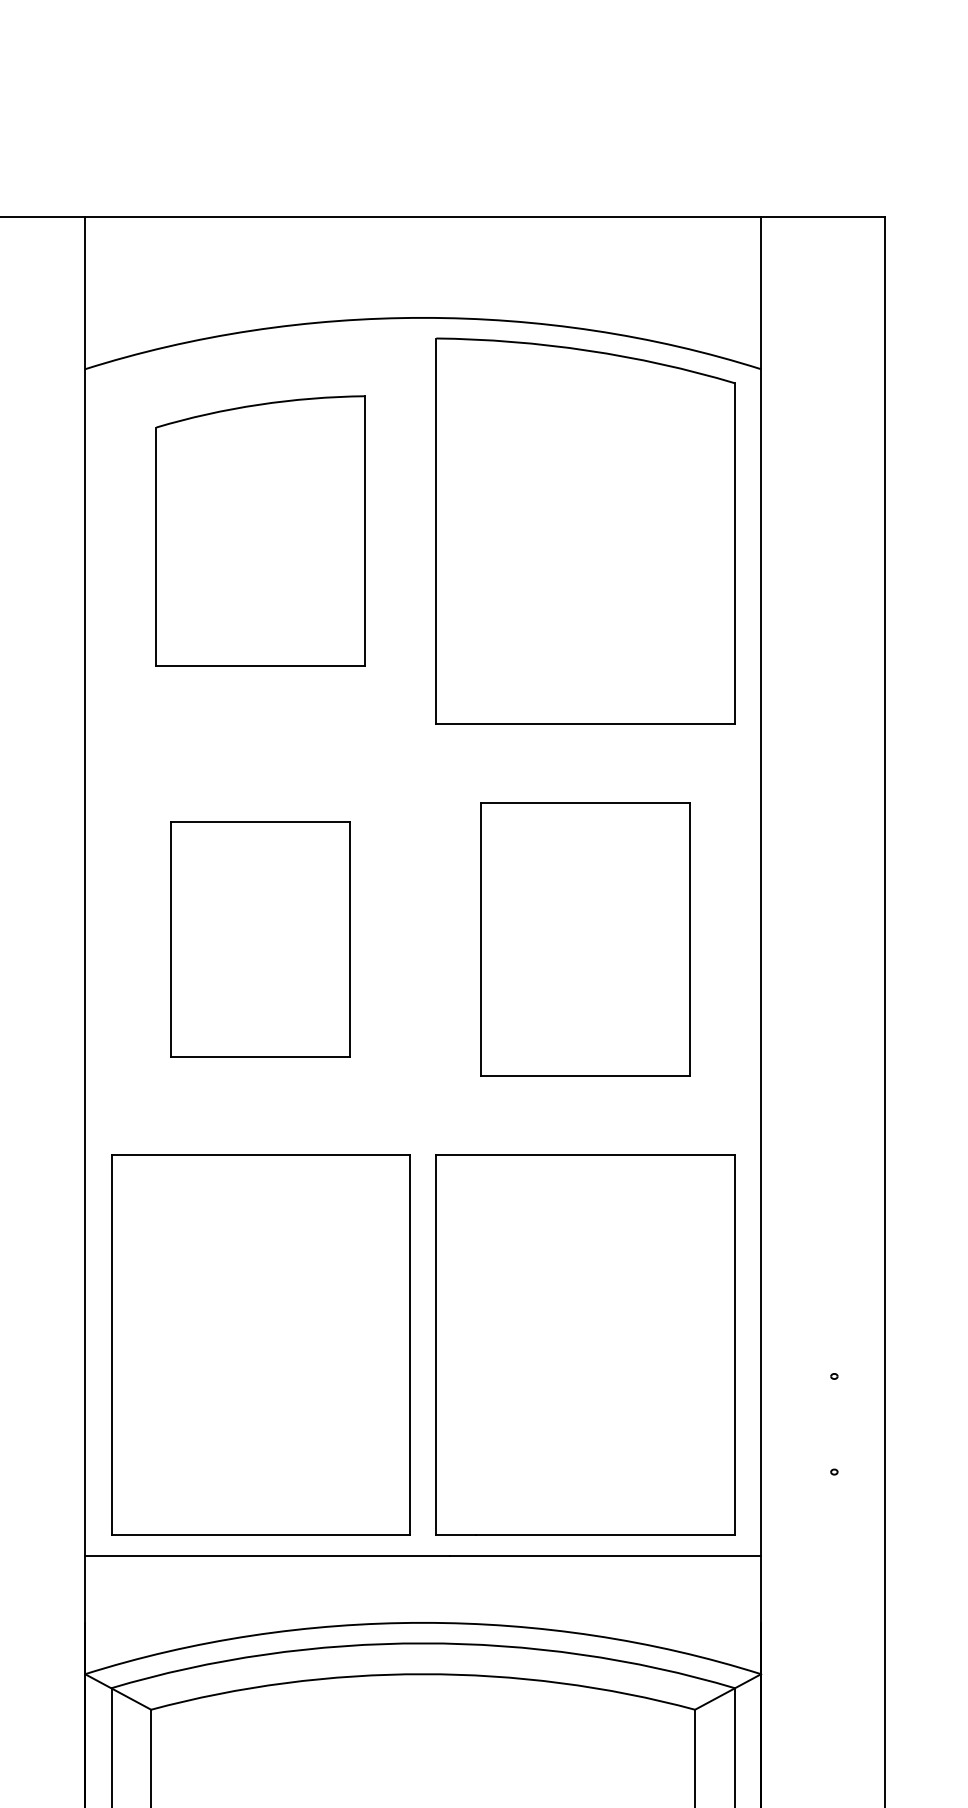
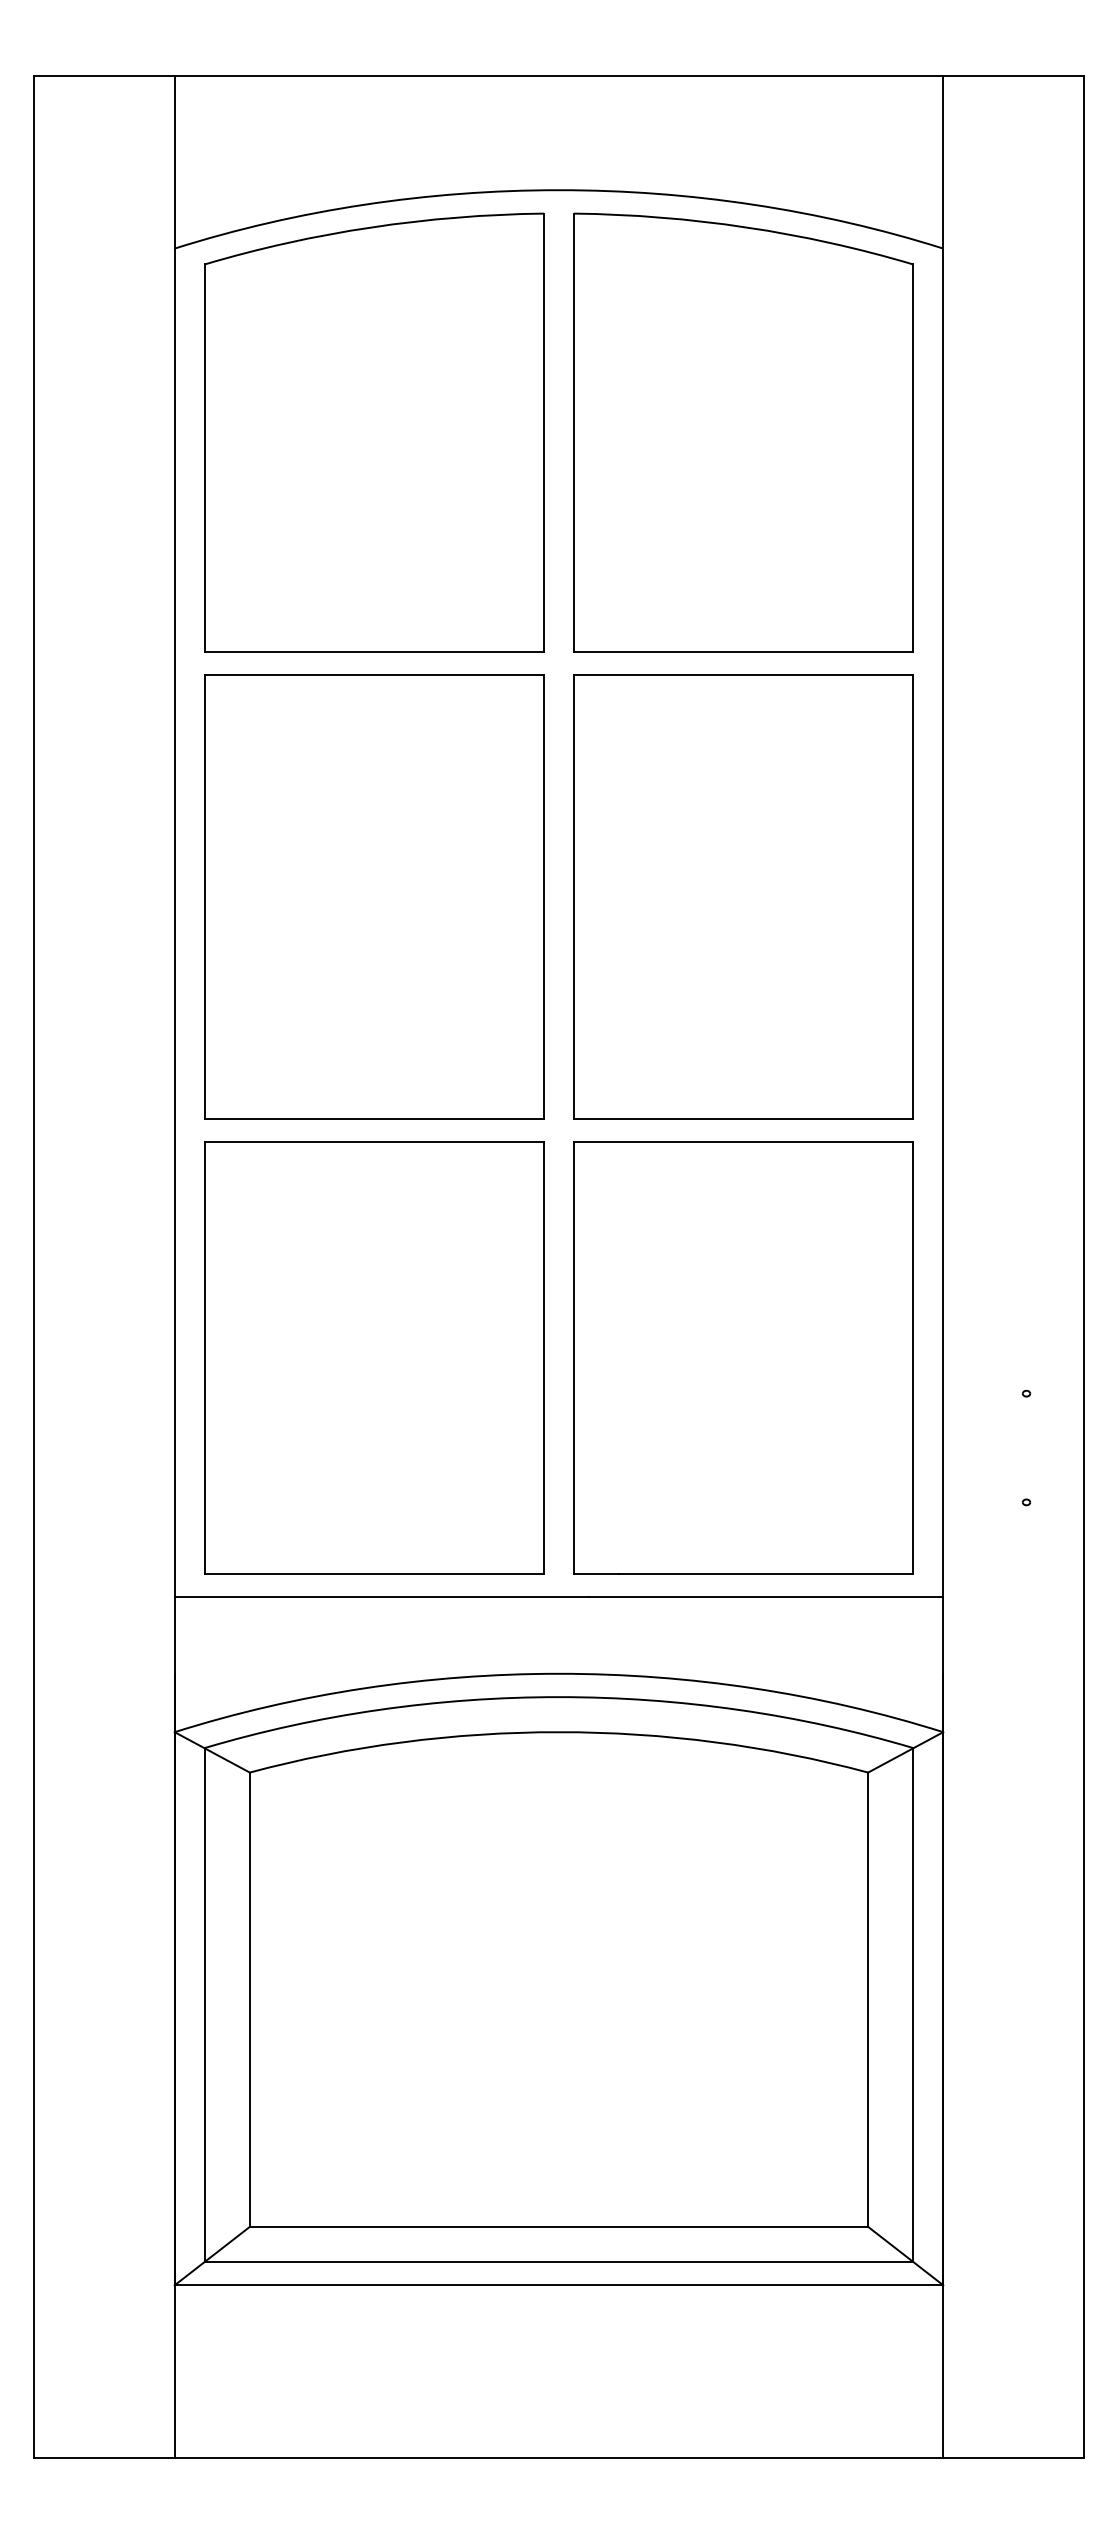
part: (260, 531) -> (374, 432), size x1.43
part: (260, 939) -> (374, 896), size x1.67
part: (585, 939) -> (743, 896), size x1.43

